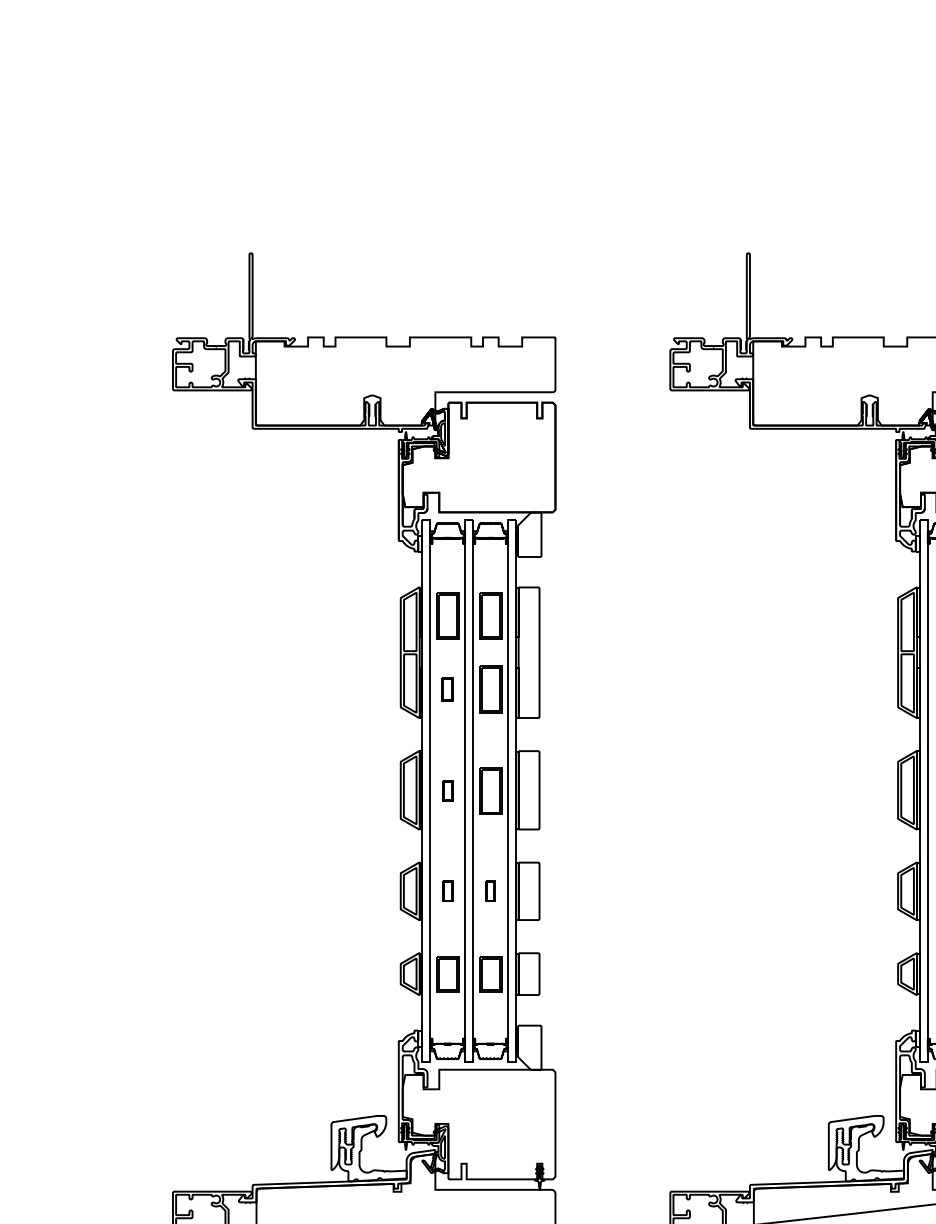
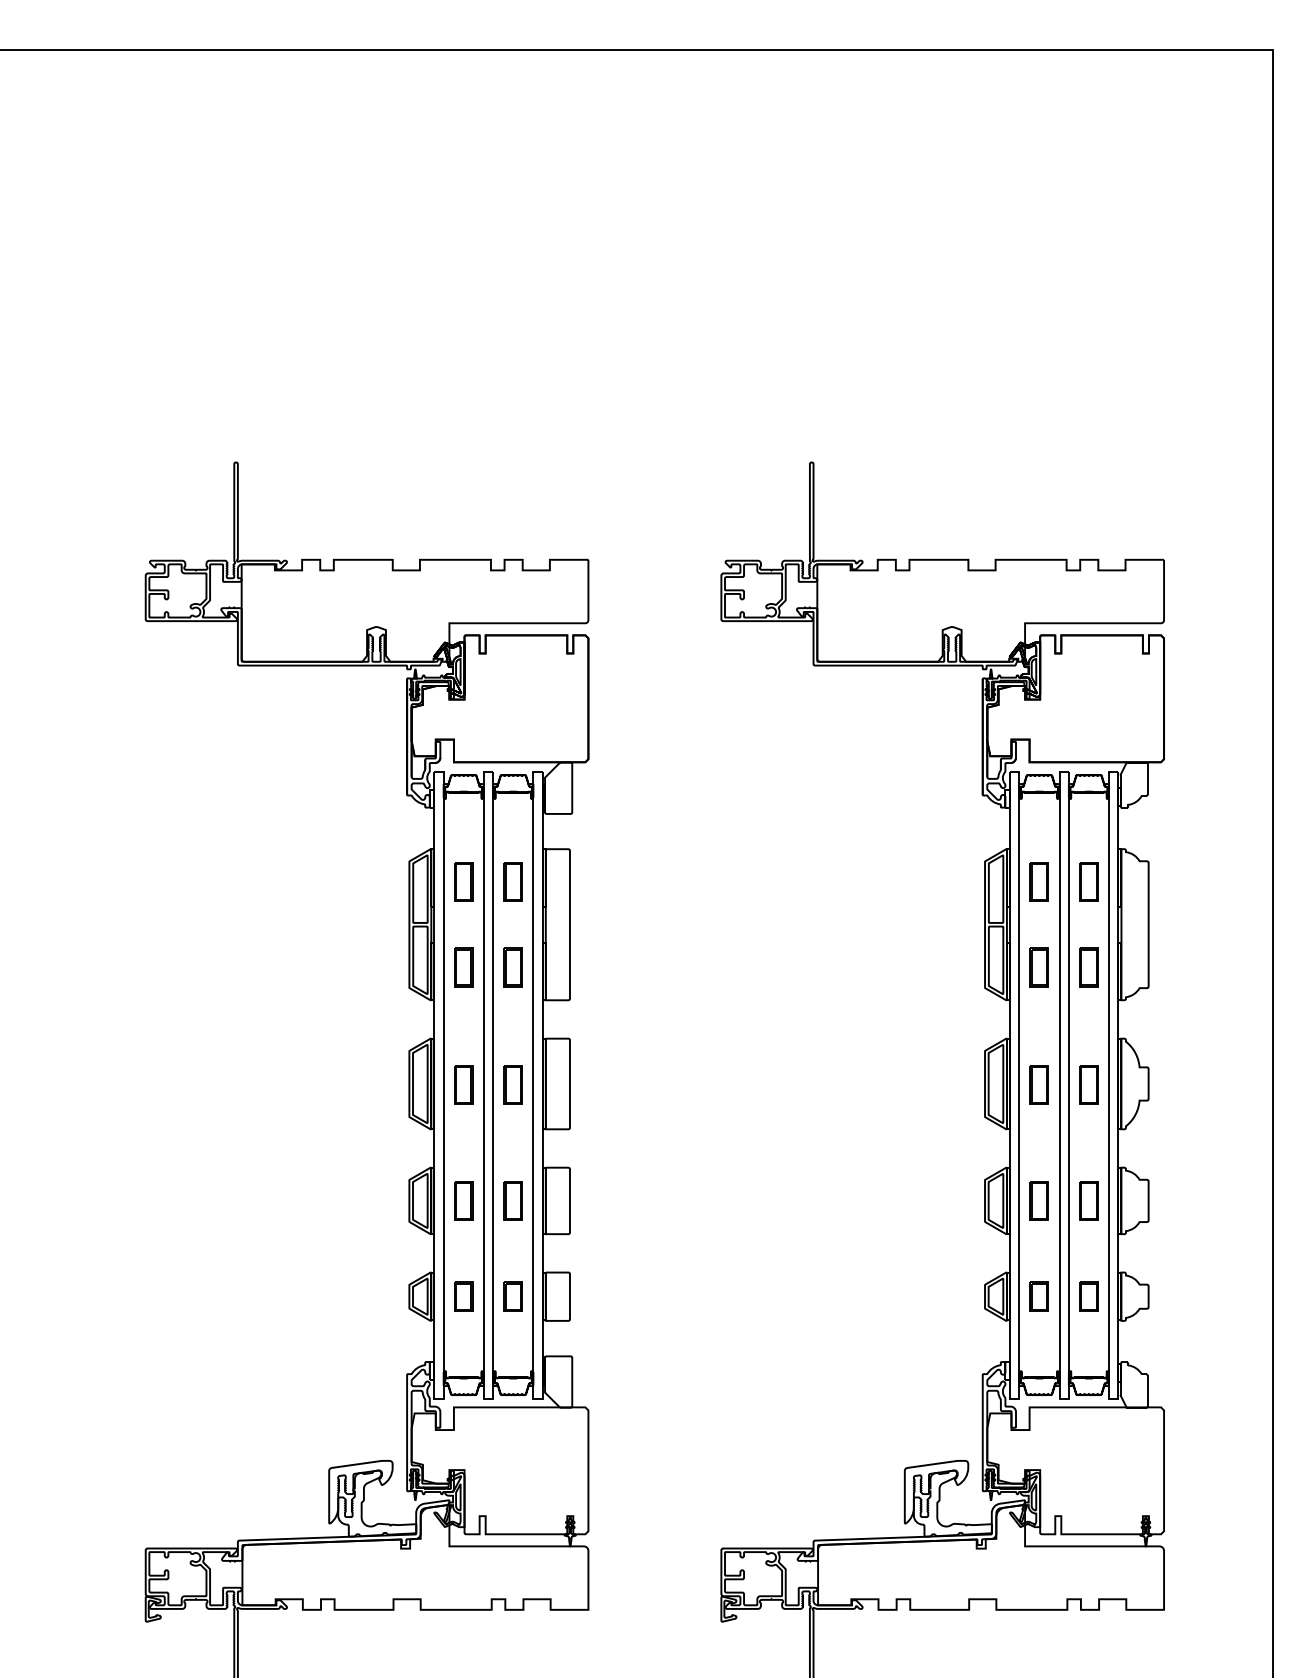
part: (447, 615) -> (463, 881), size x0.71
part: (489, 615) -> (512, 881), size x0.71
part: (447, 689) -> (463, 967), size x1.43
part: (489, 689) -> (512, 967), size x0.71
part: (447, 790) -> (463, 1084), size x1.67
part: (489, 790) -> (512, 1084), size x0.71
part: (447, 890) -> (463, 1200), size x1.67
part: (489, 890) -> (512, 1200), size x1.67
part: (447, 973) -> (463, 1296), size x0.71
part: (489, 973) -> (512, 1296), size x0.71

